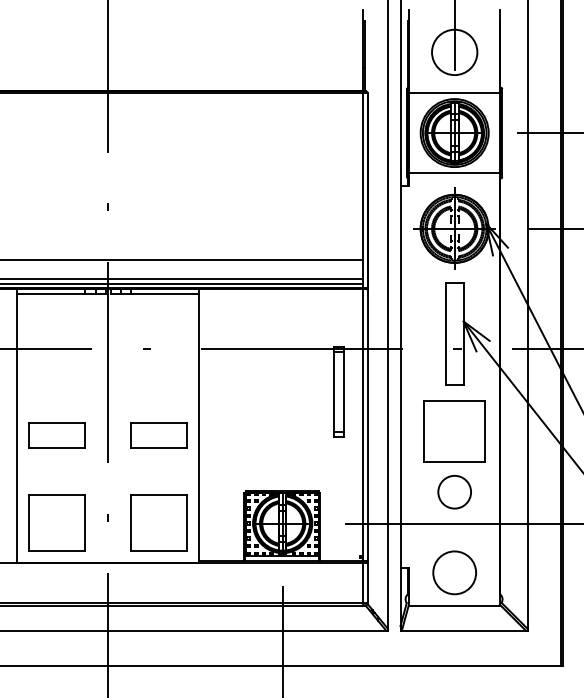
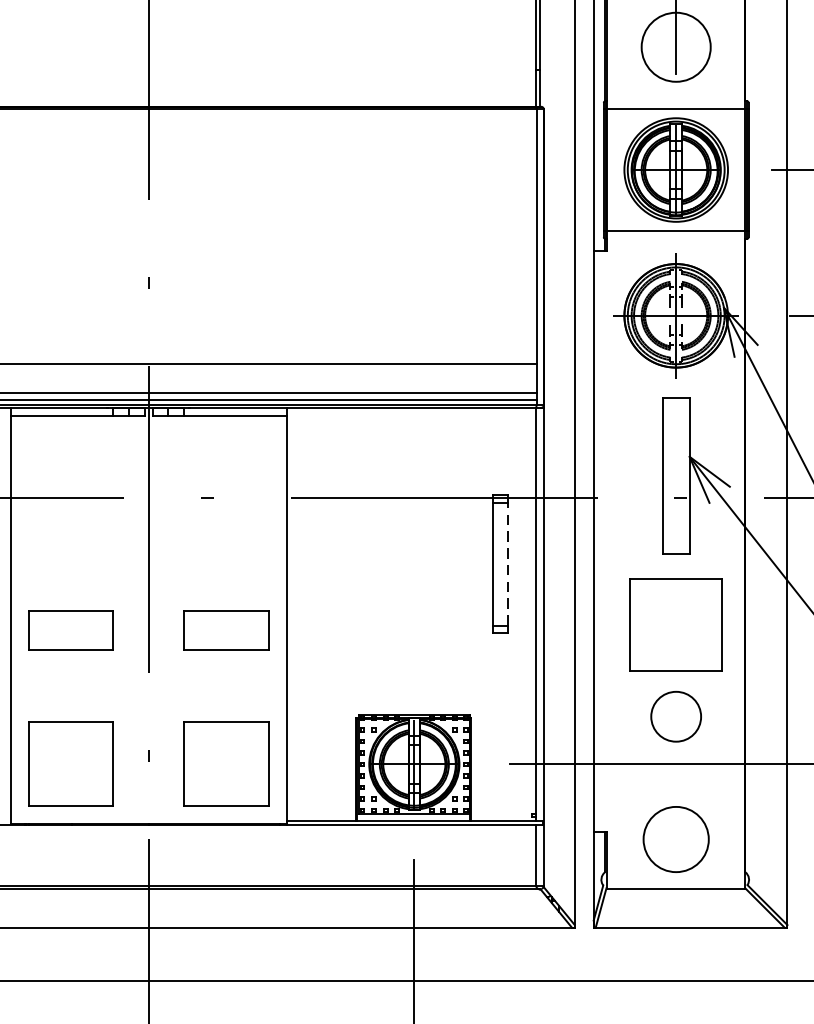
line: (344, 391) -> (508, 563), solid -> dashed

